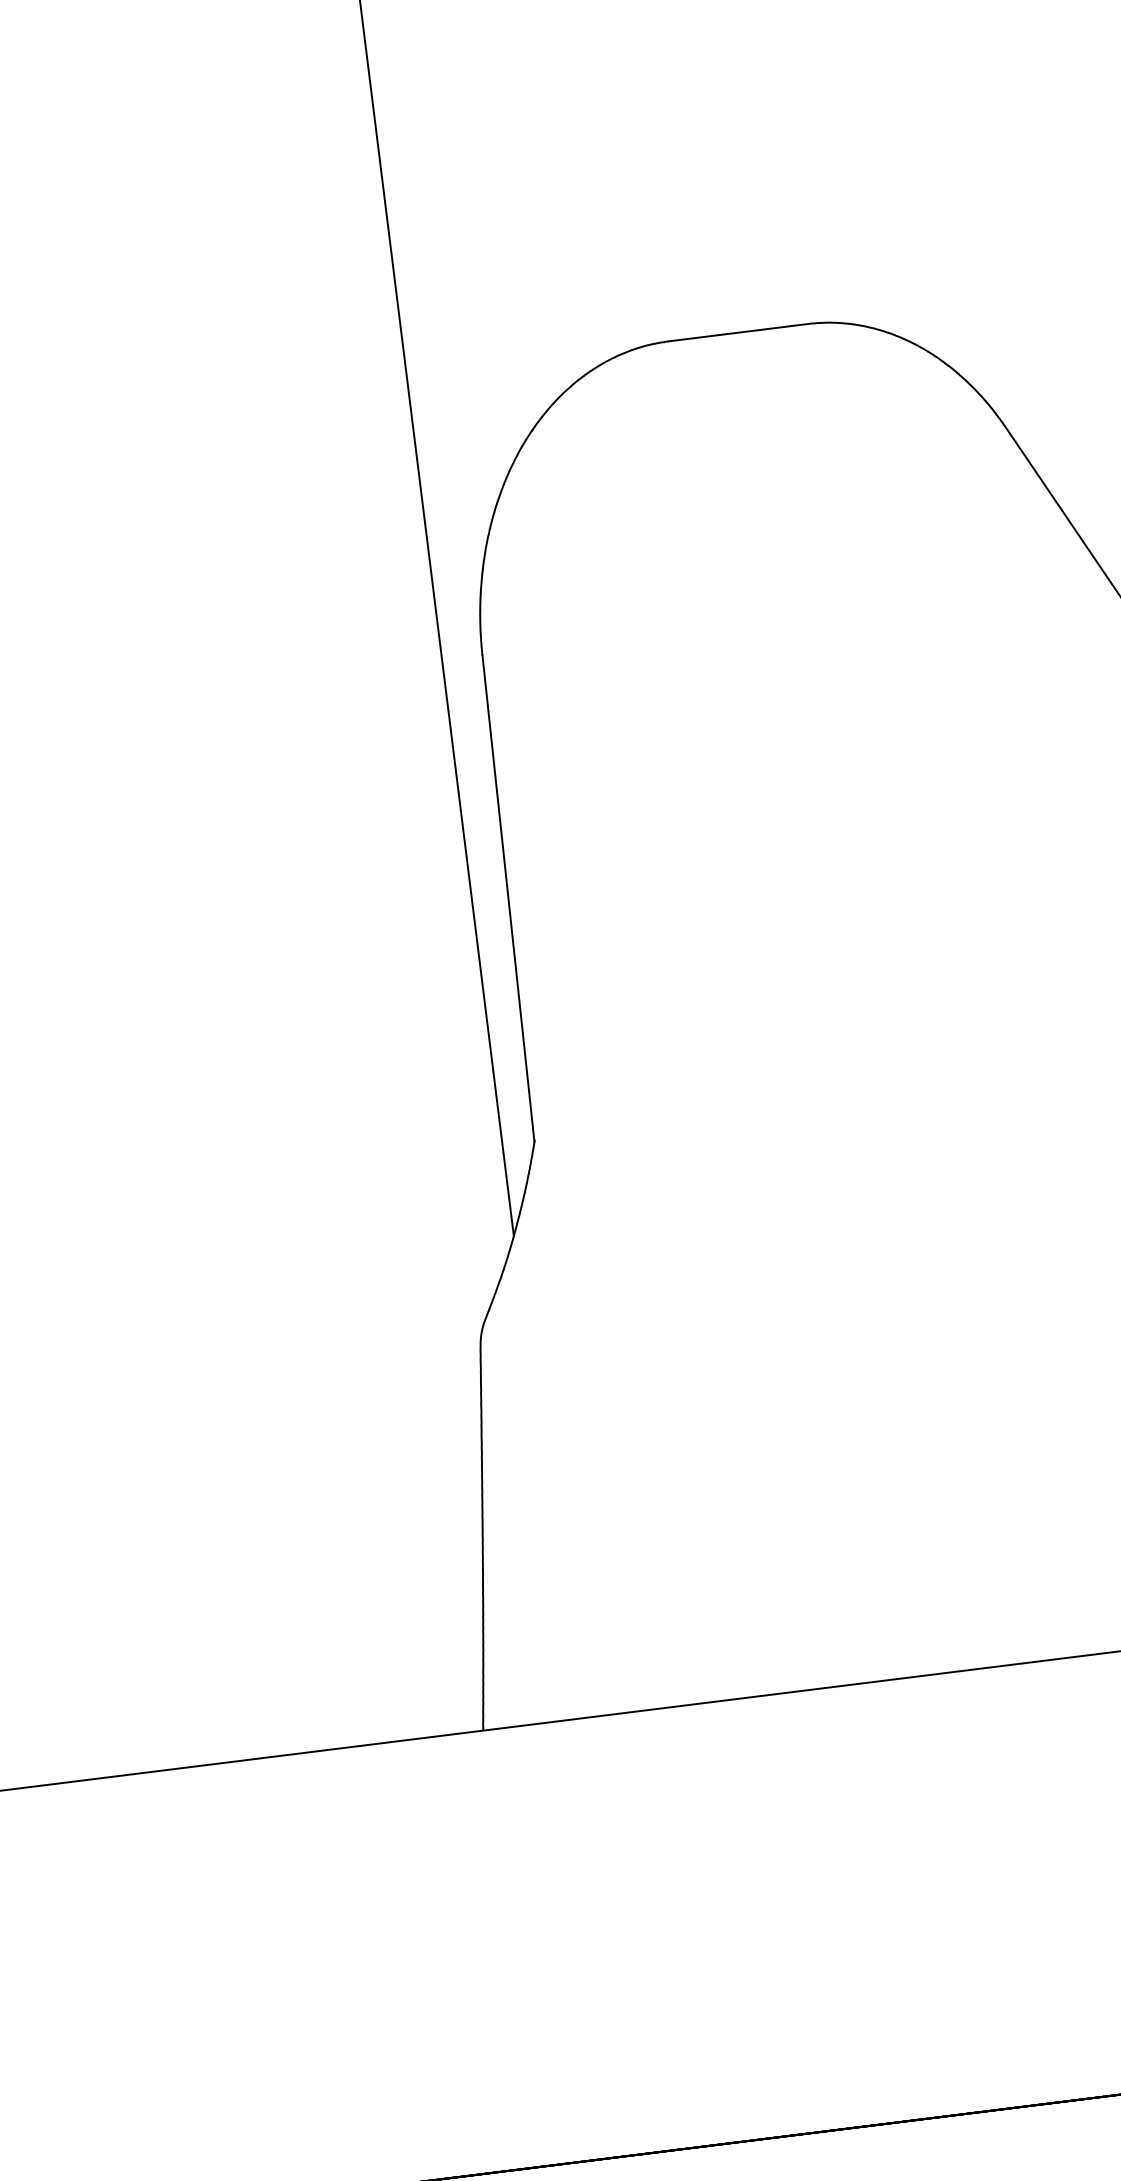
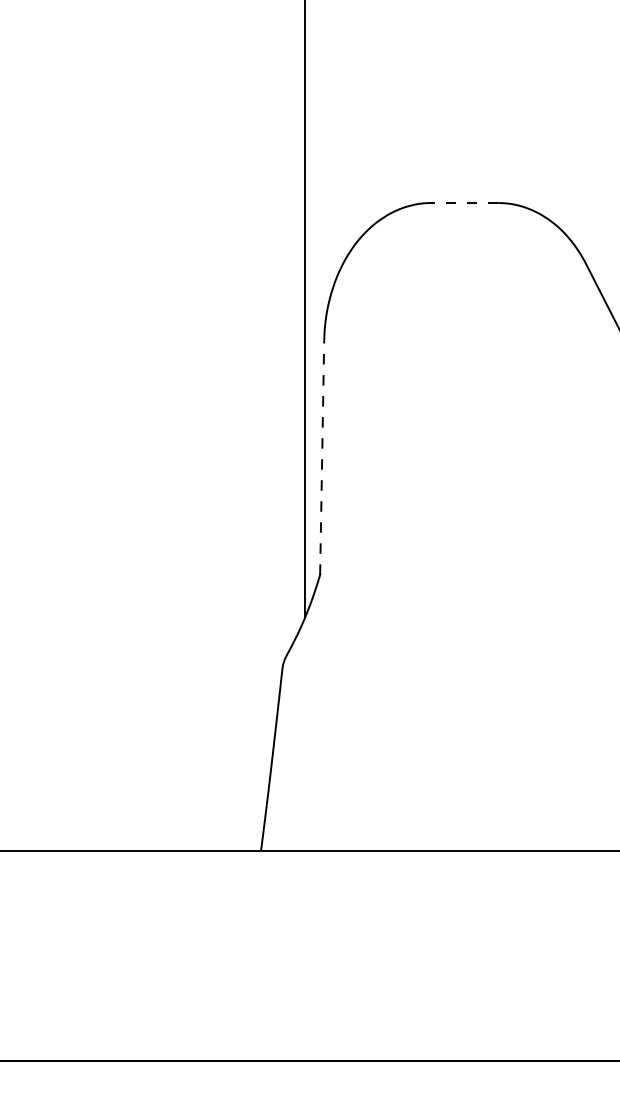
line: (738, 333) -> (464, 203), solid -> dashed
line: (509, 897) -> (322, 457), solid -> dashed

